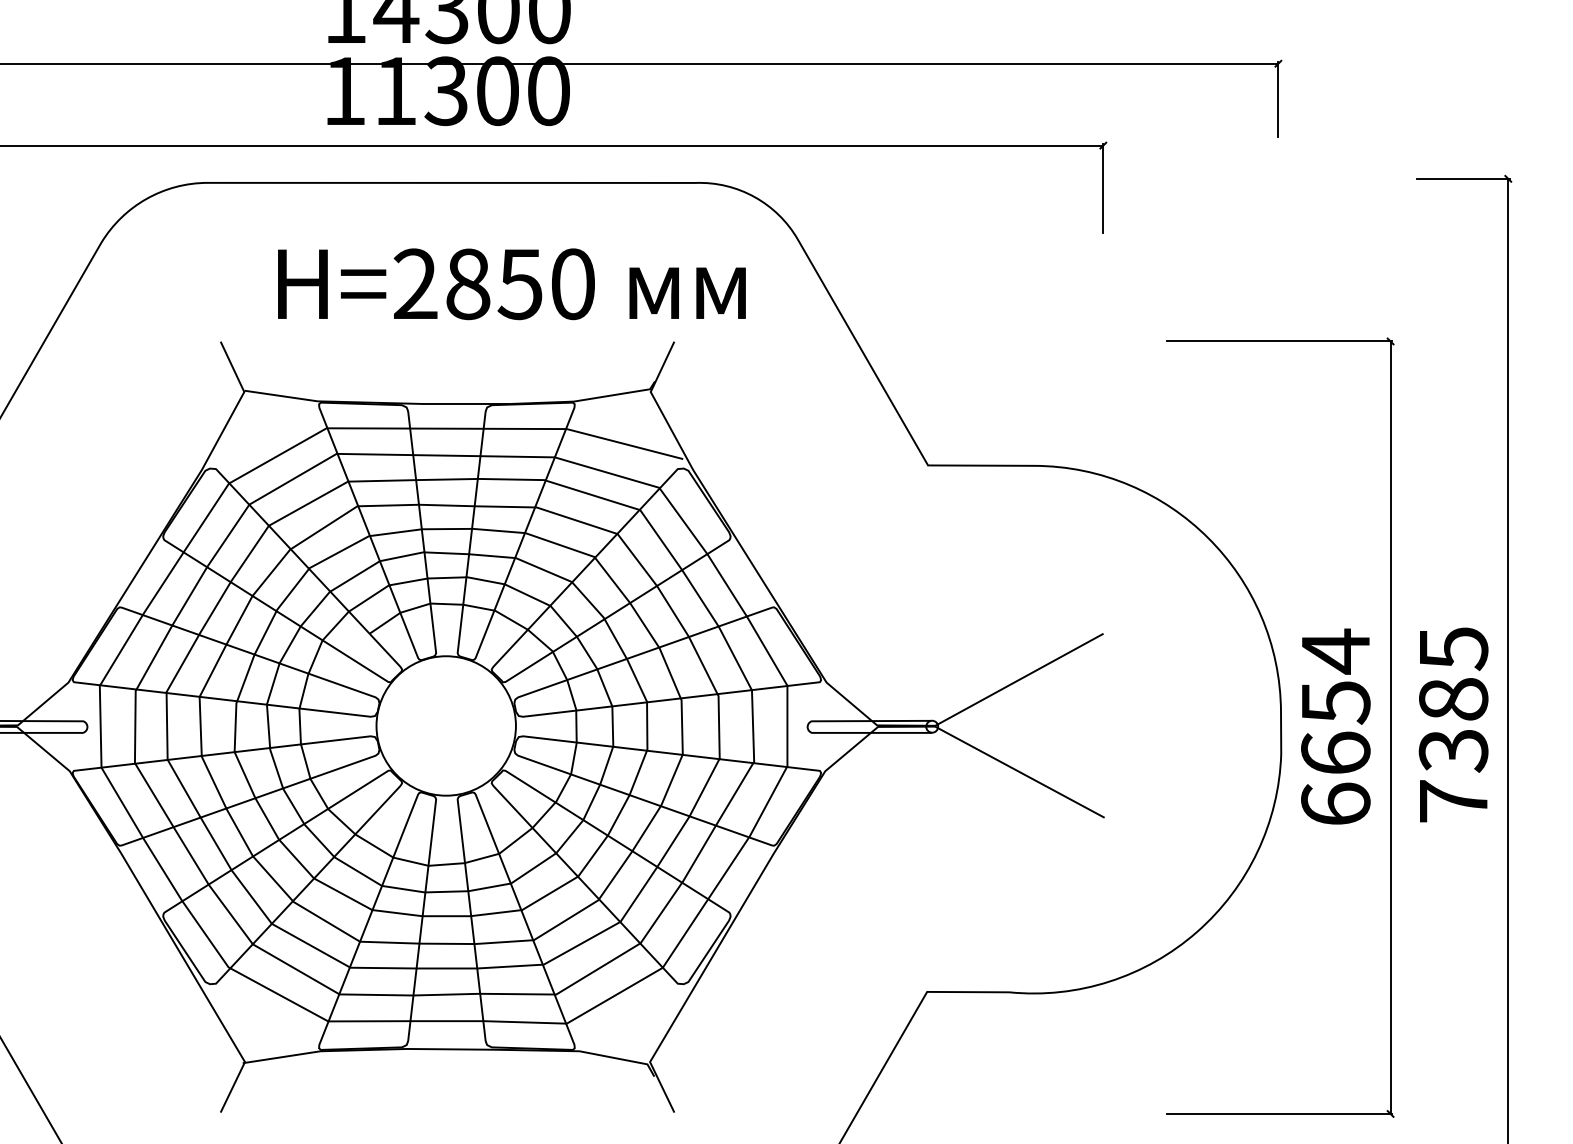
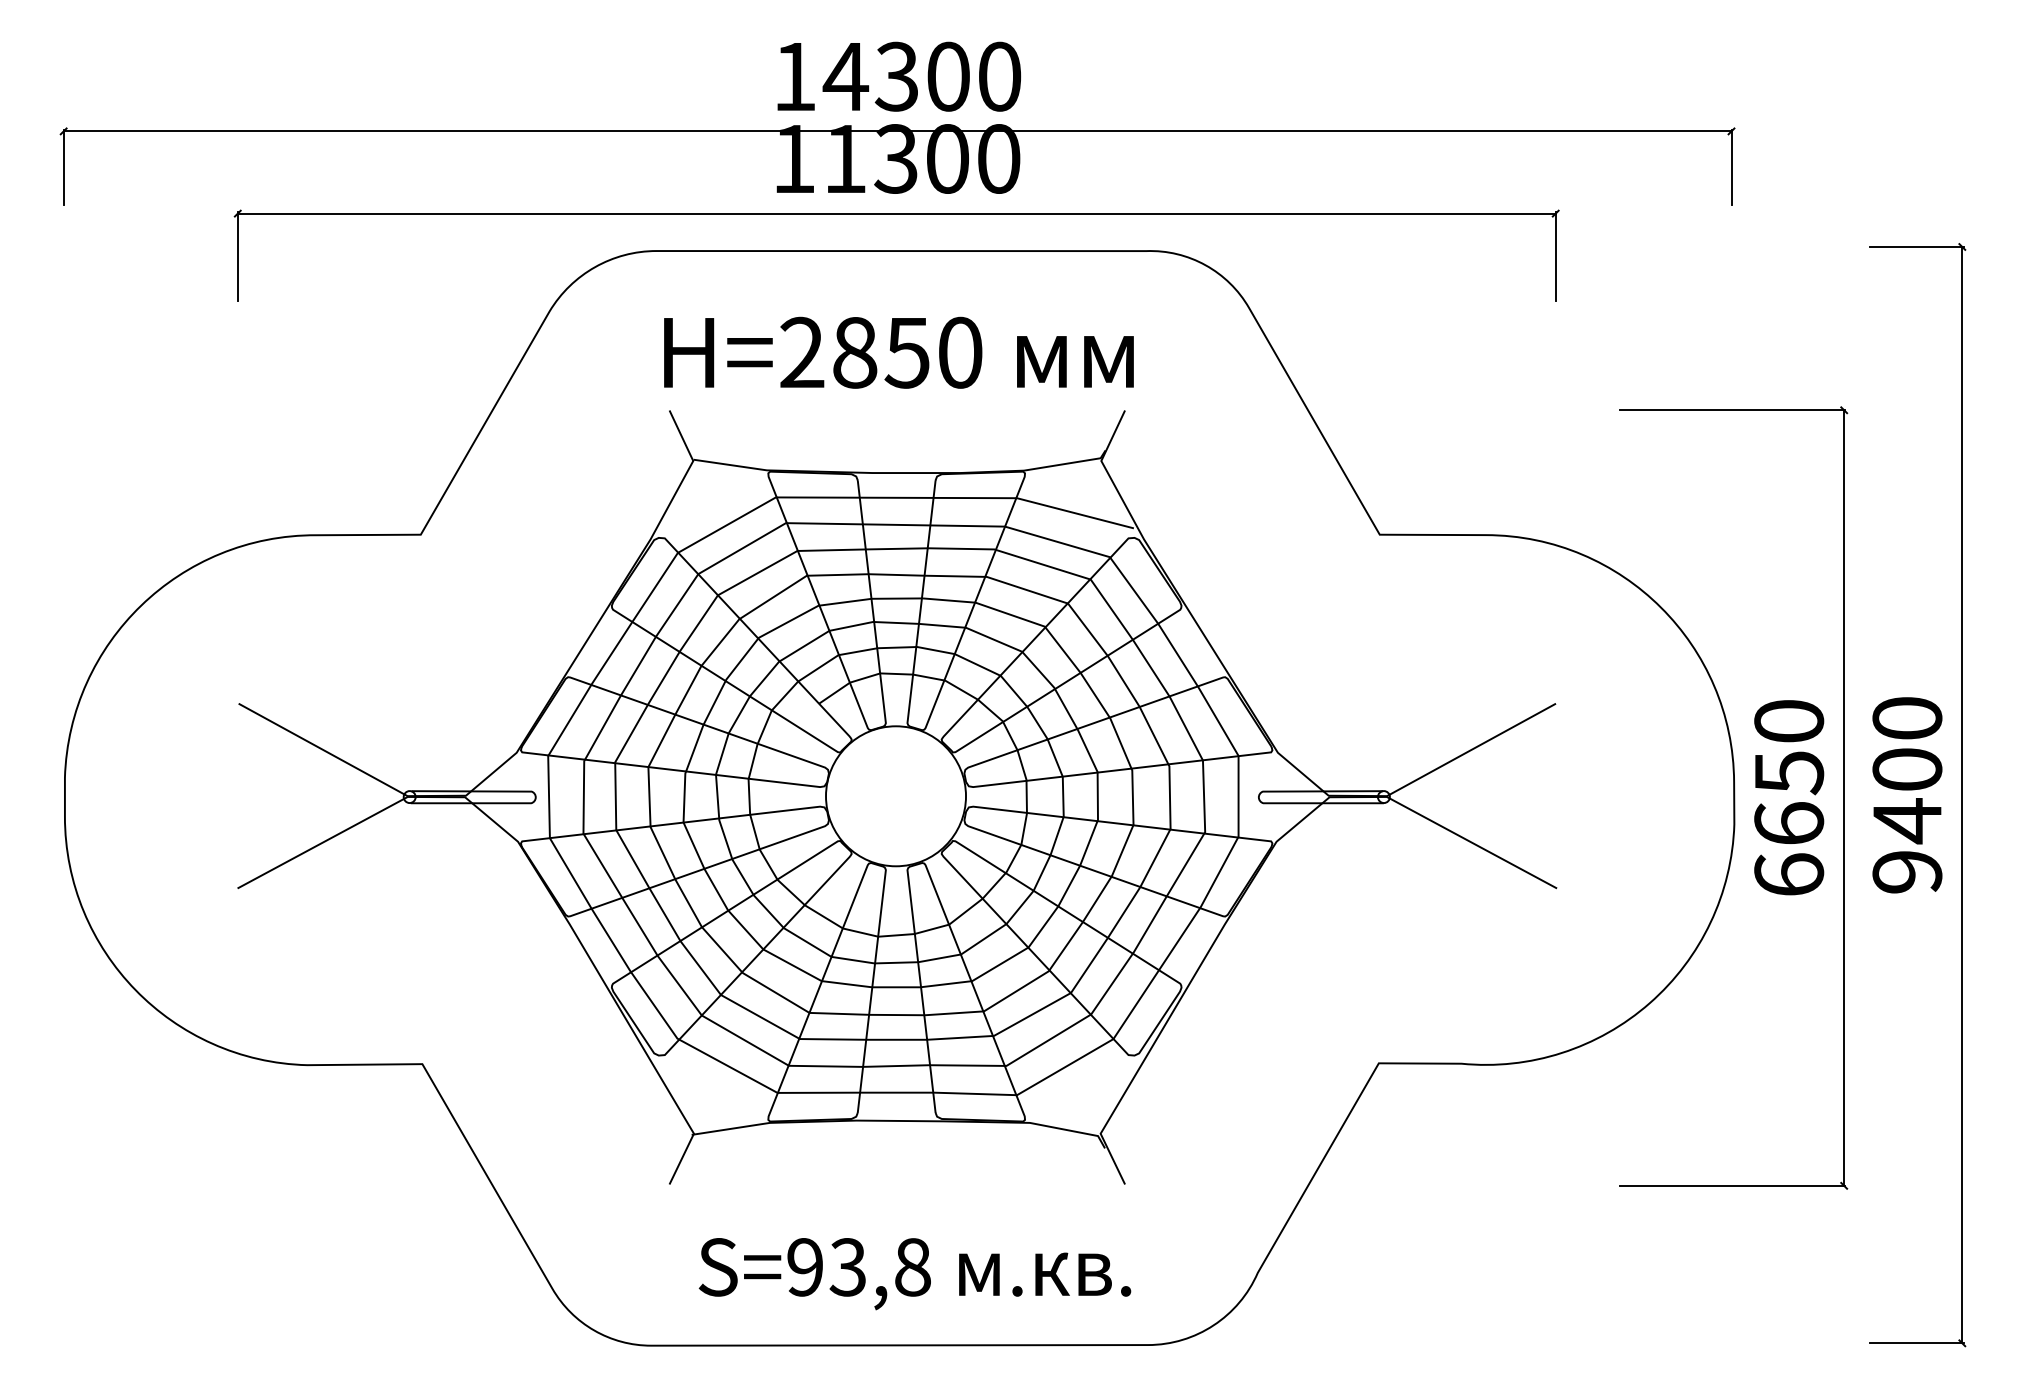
text: (511, 283) -> (898, 352), moved
text: (1336, 651) -> (1789, 721), 6654 -> 6650
text: (1453, 725) -> (1907, 795), 7385 -> 9400

